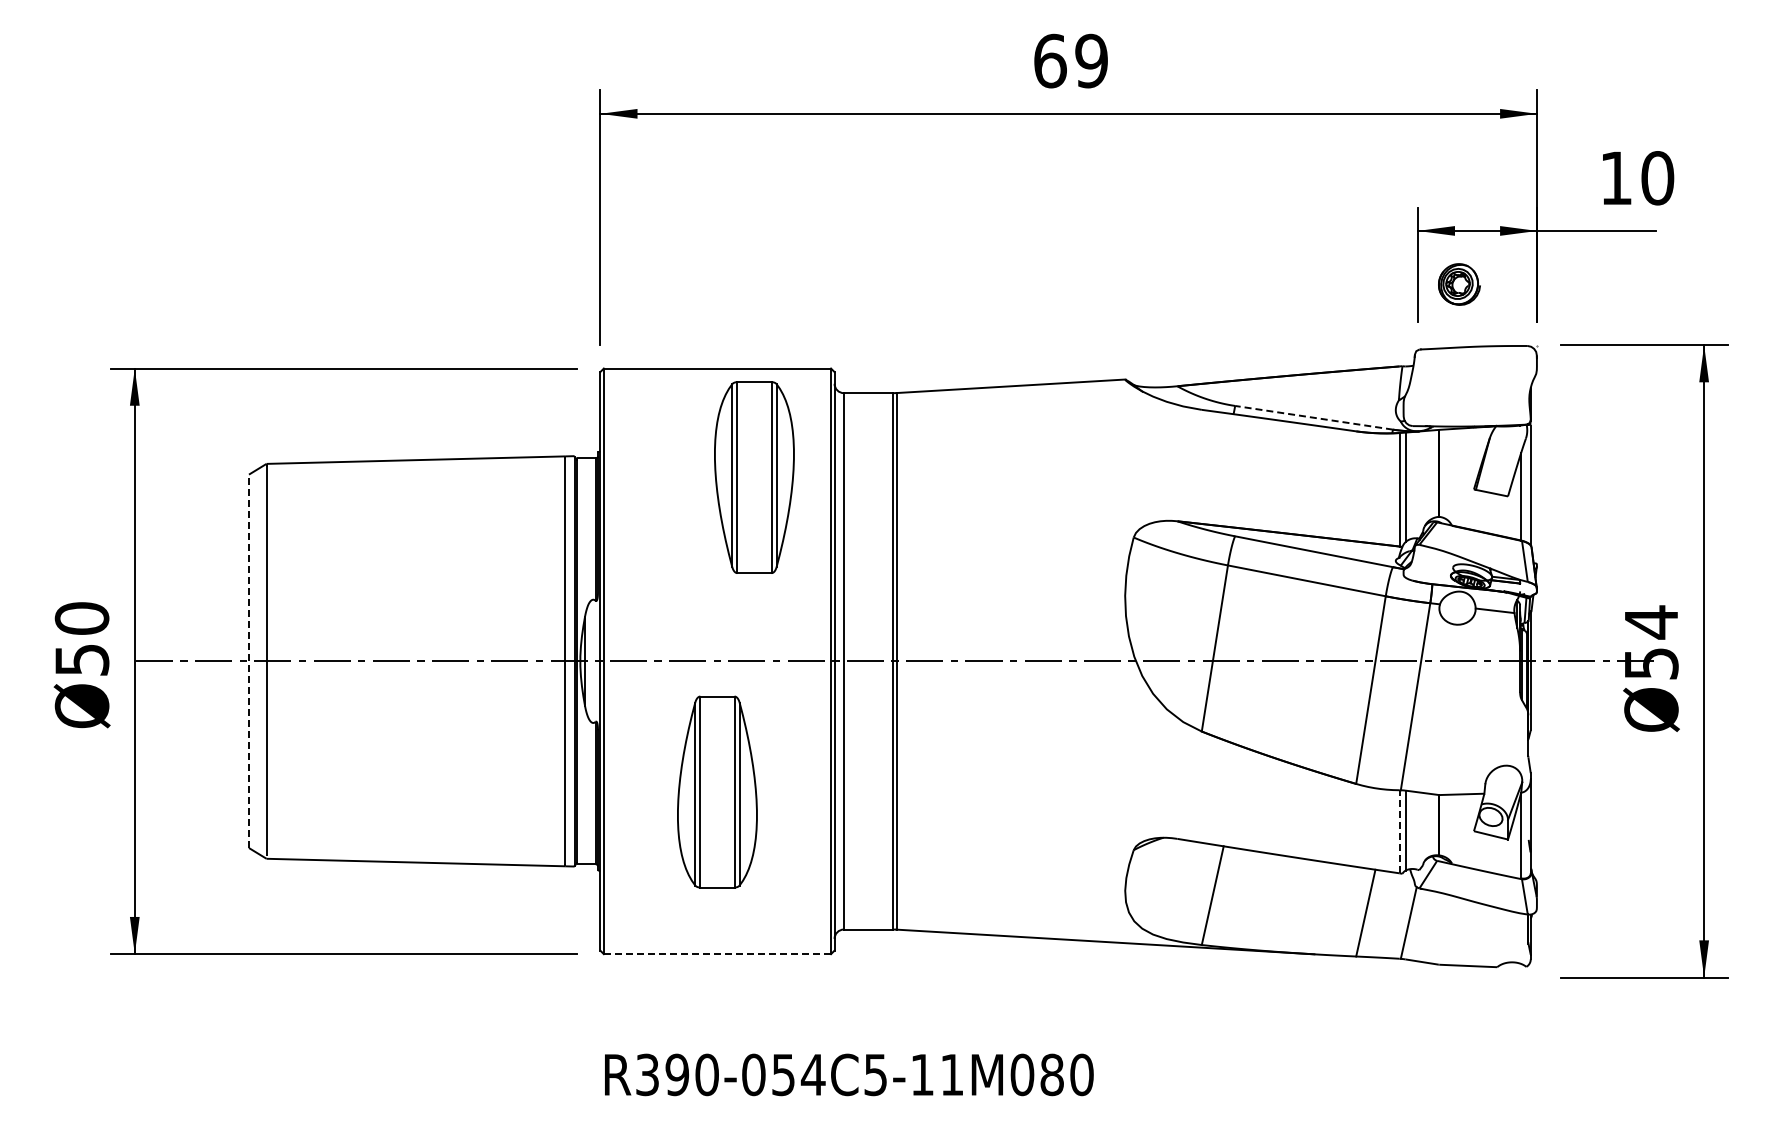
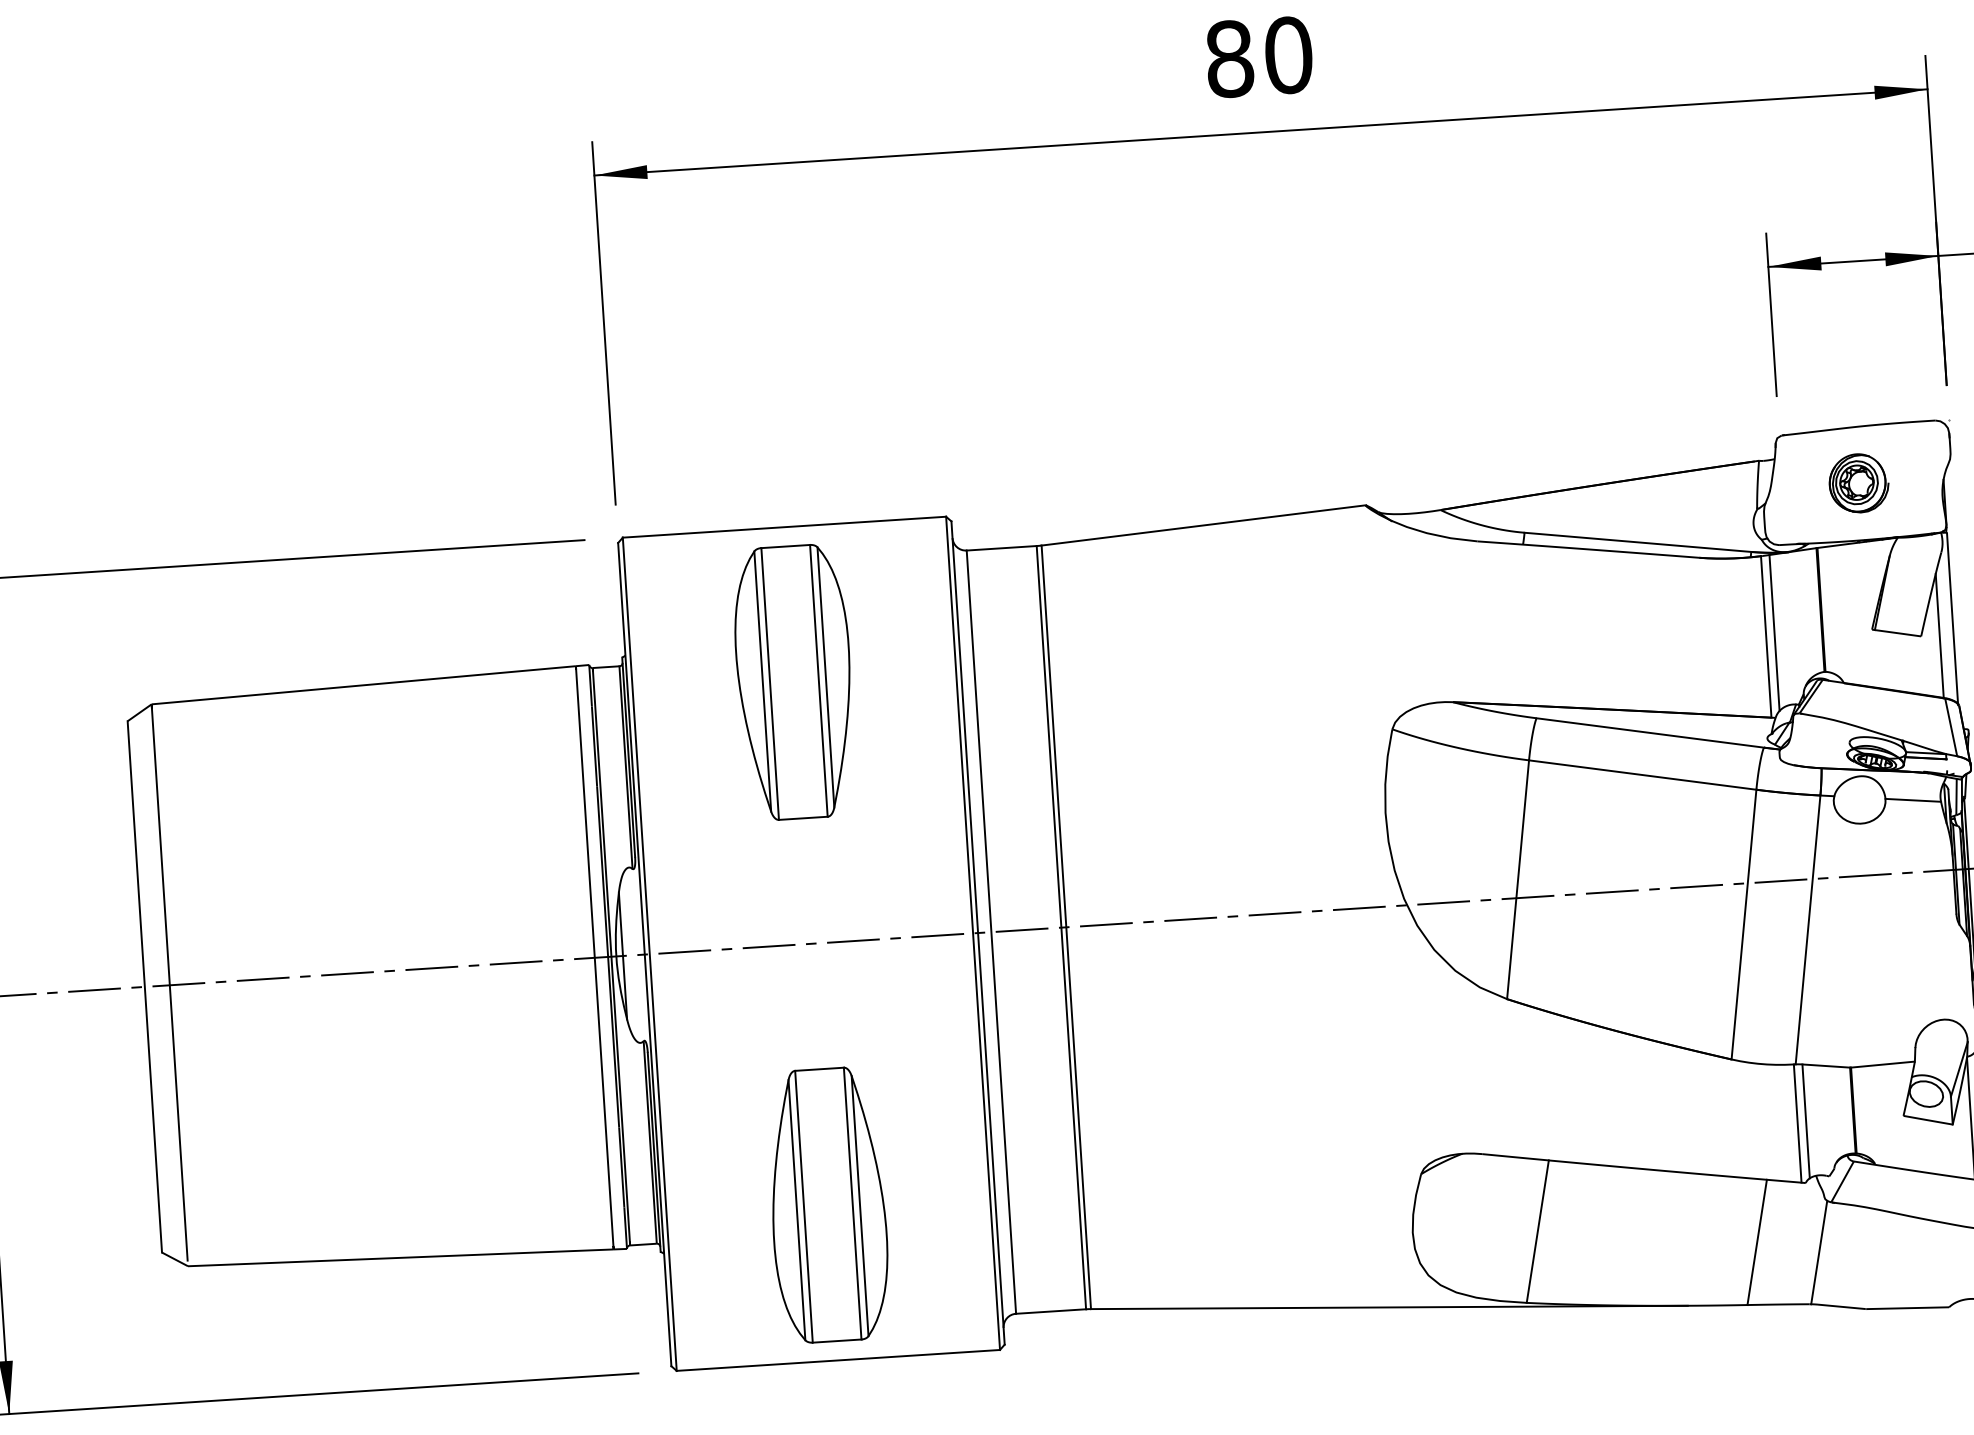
text: (1071, 60) -> (1259, 56), 69 -> 80
part: (1459, 284) -> (1859, 483), moved
line: (1314, 417) -> (1638, 541), dashed -> solid
part: (754, 477) -> (794, 682), moved
line: (248, 661) -> (144, 987), dashed -> solid
part: (717, 791) -> (828, 1204), moved
line: (1399, 831) -> (1797, 1123), dashed -> solid
line: (717, 954) -> (838, 1360), dashed -> solid

